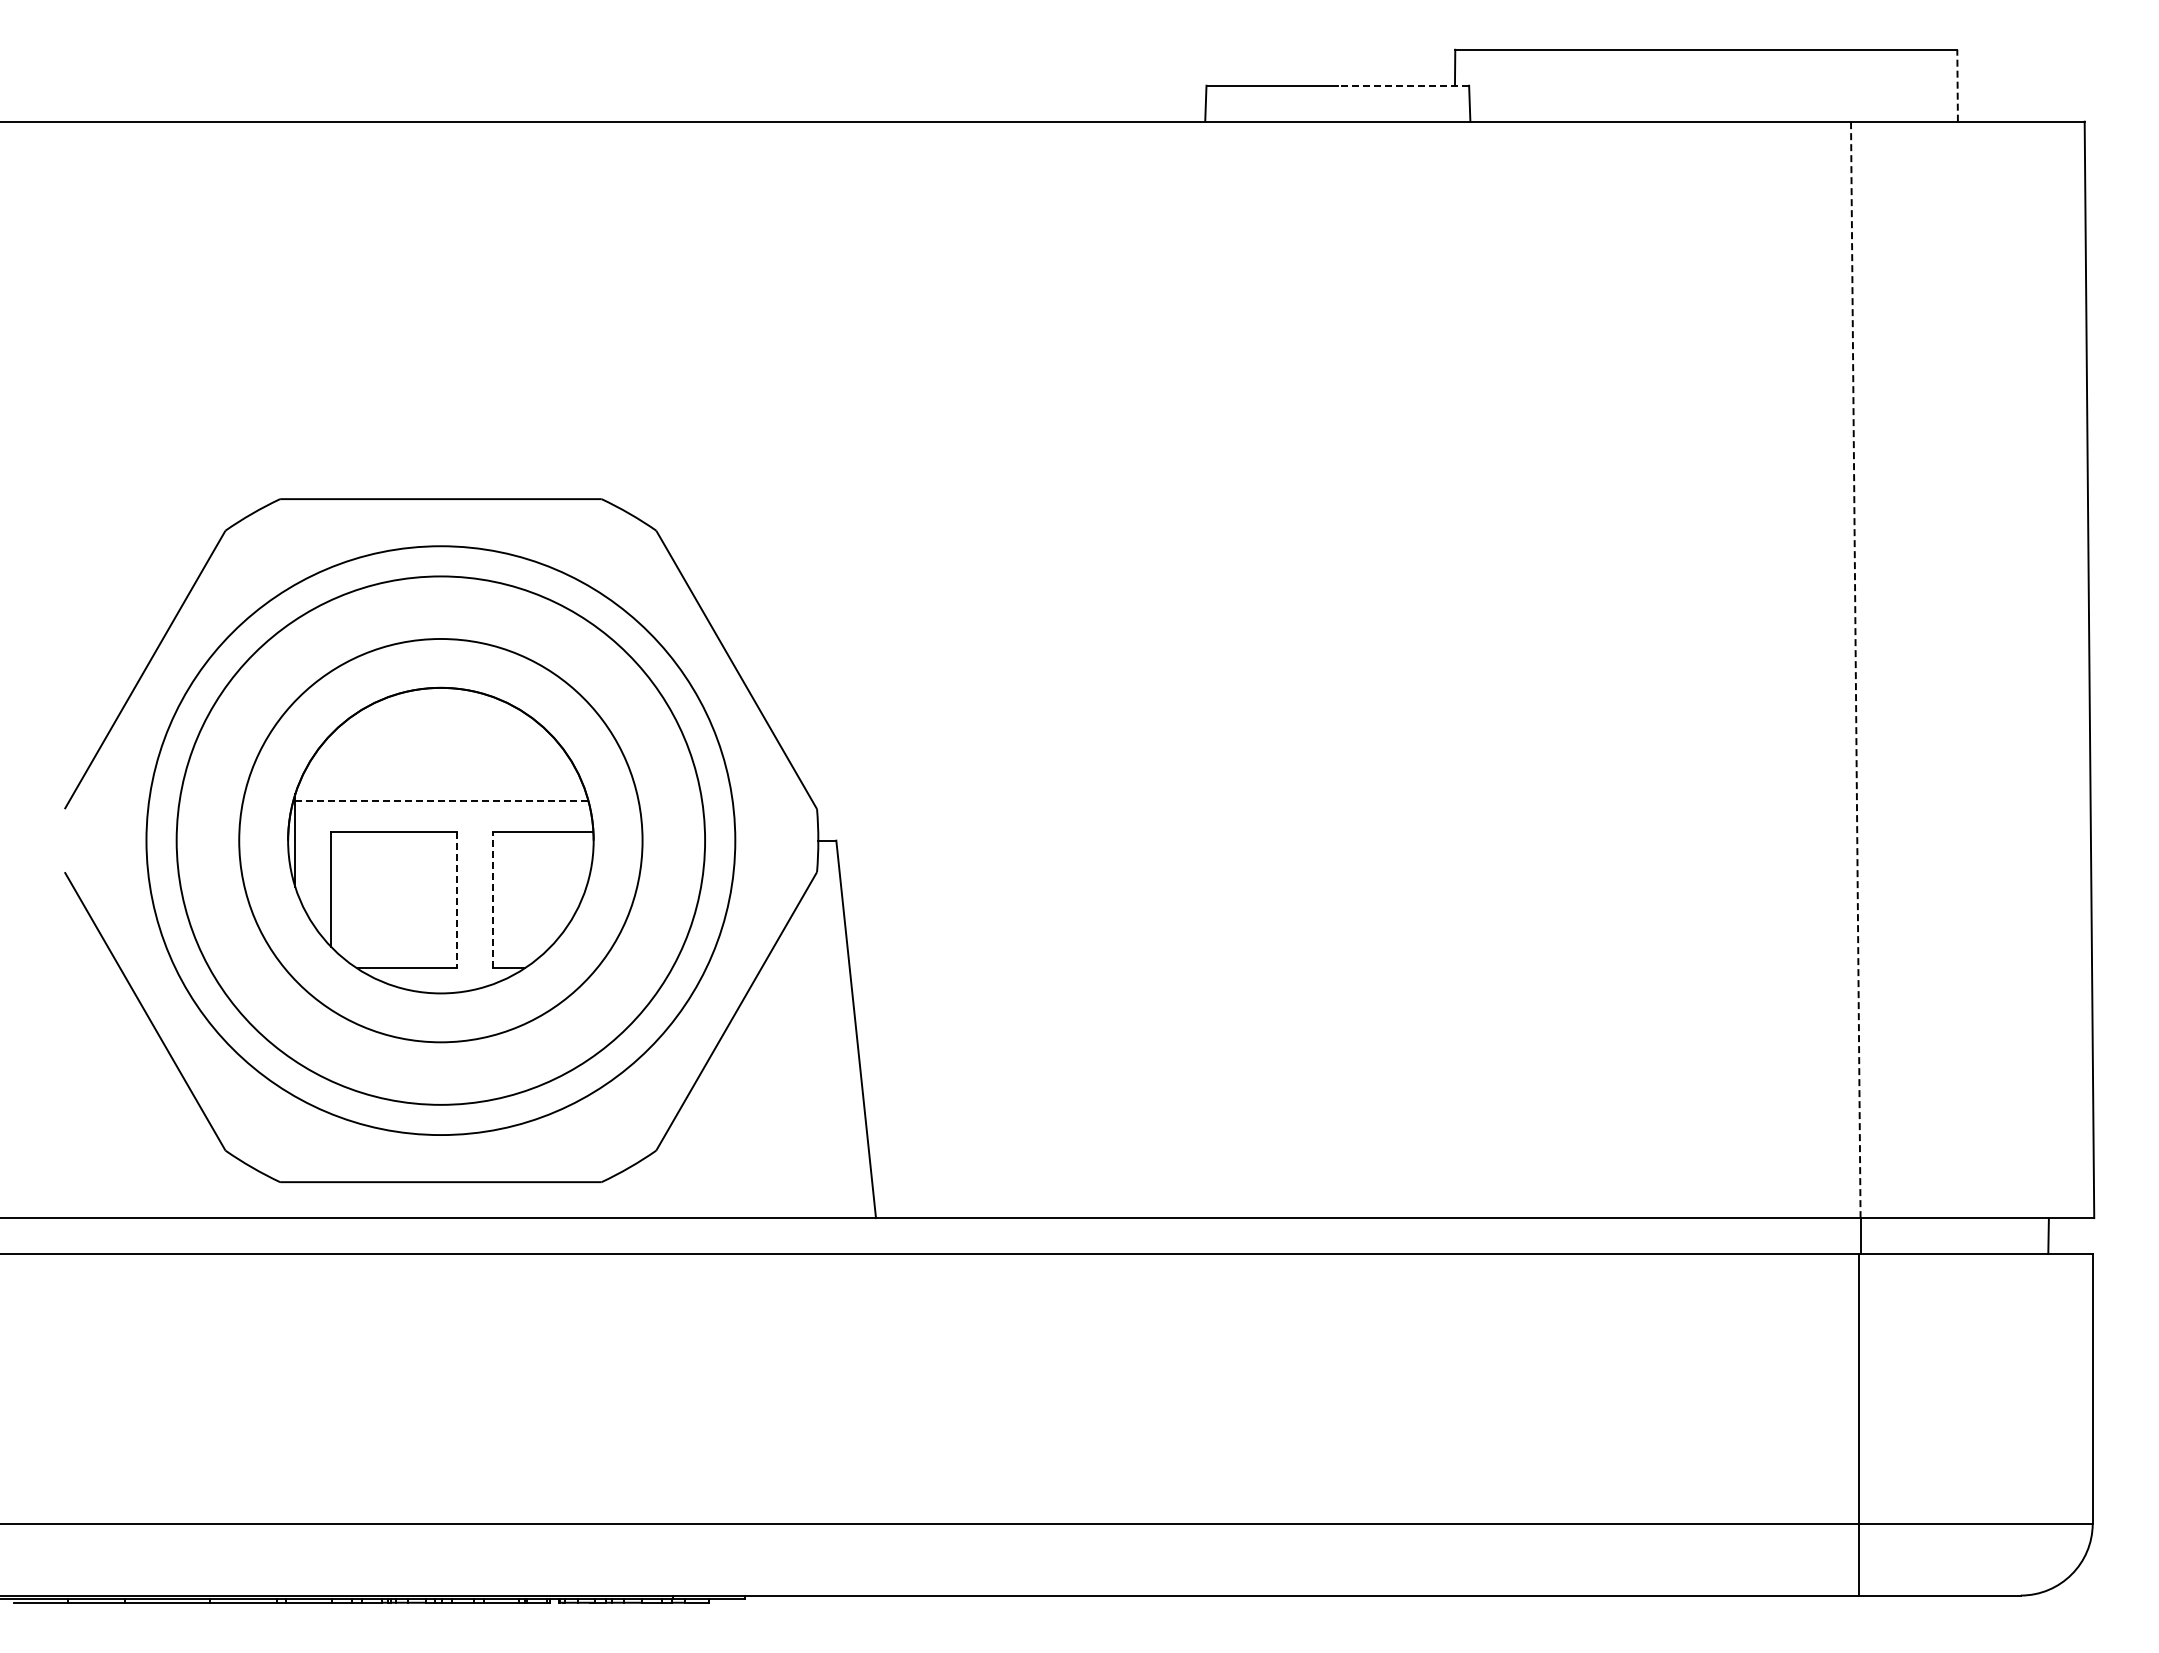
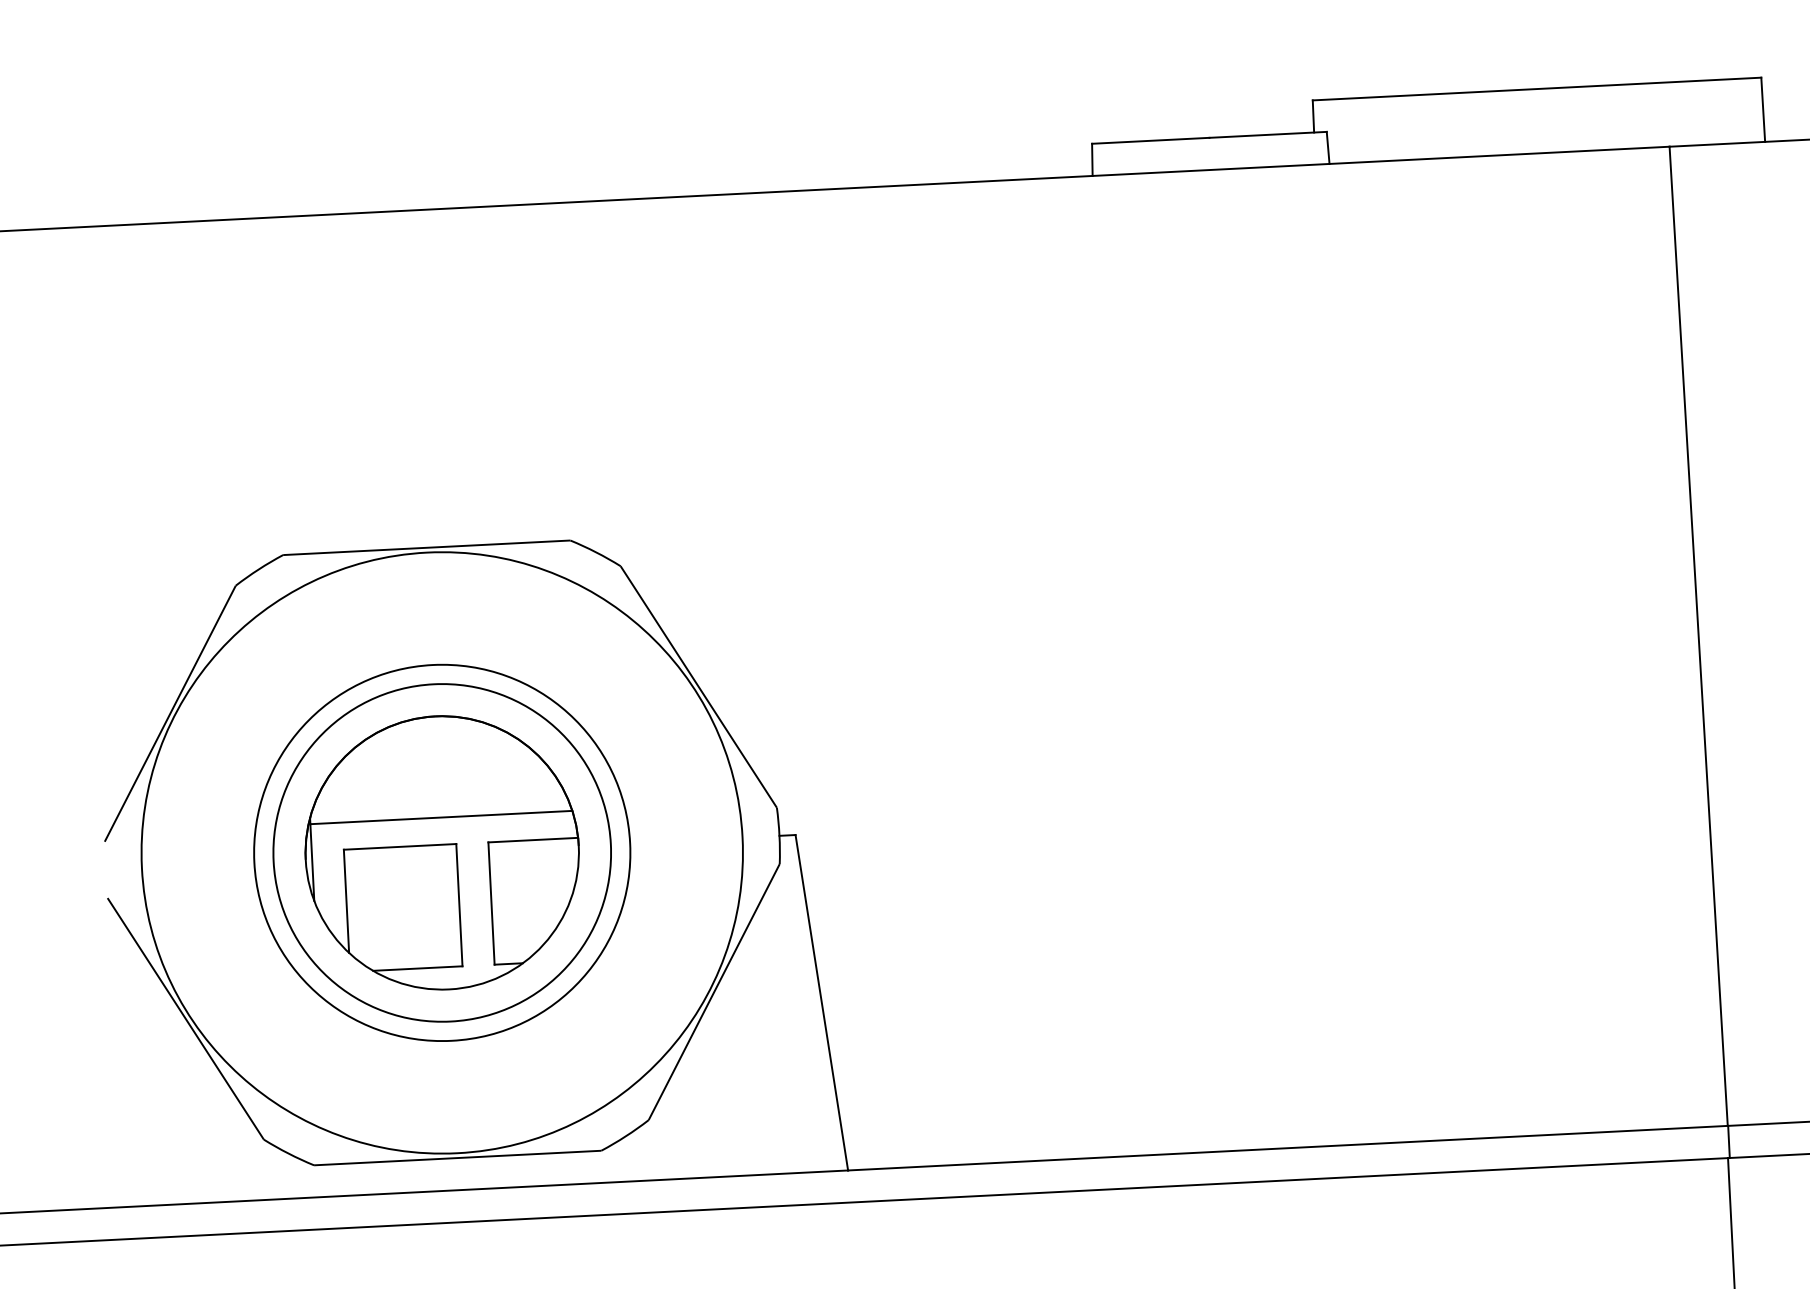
line: (1403, 85) -> (1268, 134), dashed -> solid
line: (1957, 85) -> (1763, 109), dashed -> solid
line: (1855, 669) -> (1698, 635), dashed -> solid
line: (441, 801) -> (441, 817), dashed -> solid
circle: (440, 840) -> (441, 852), size x0.71
circle: (440, 840) -> (441, 852), size x0.71
circle: (440, 840) -> (441, 852), size x1.67
line: (493, 899) -> (491, 903), dashed -> solid
line: (457, 900) -> (459, 905), dashed -> solid

